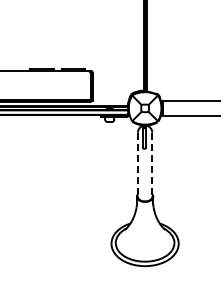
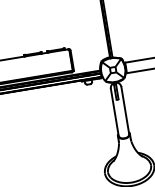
line: (137, 165) -> (114, 112), dashed -> solid
line: (152, 165) -> (125, 111), dashed -> solid

